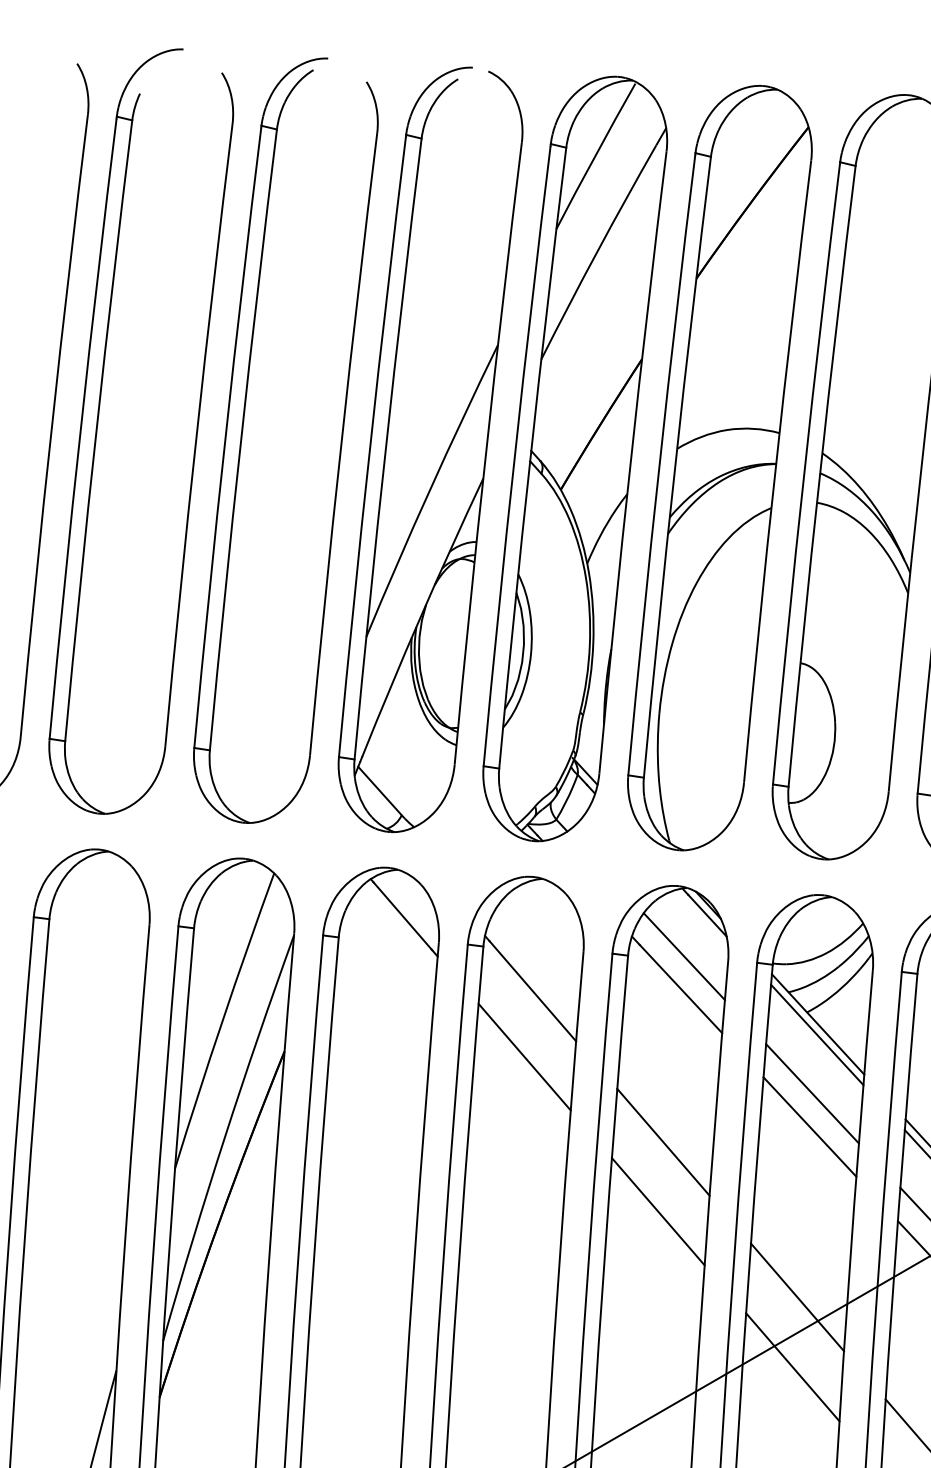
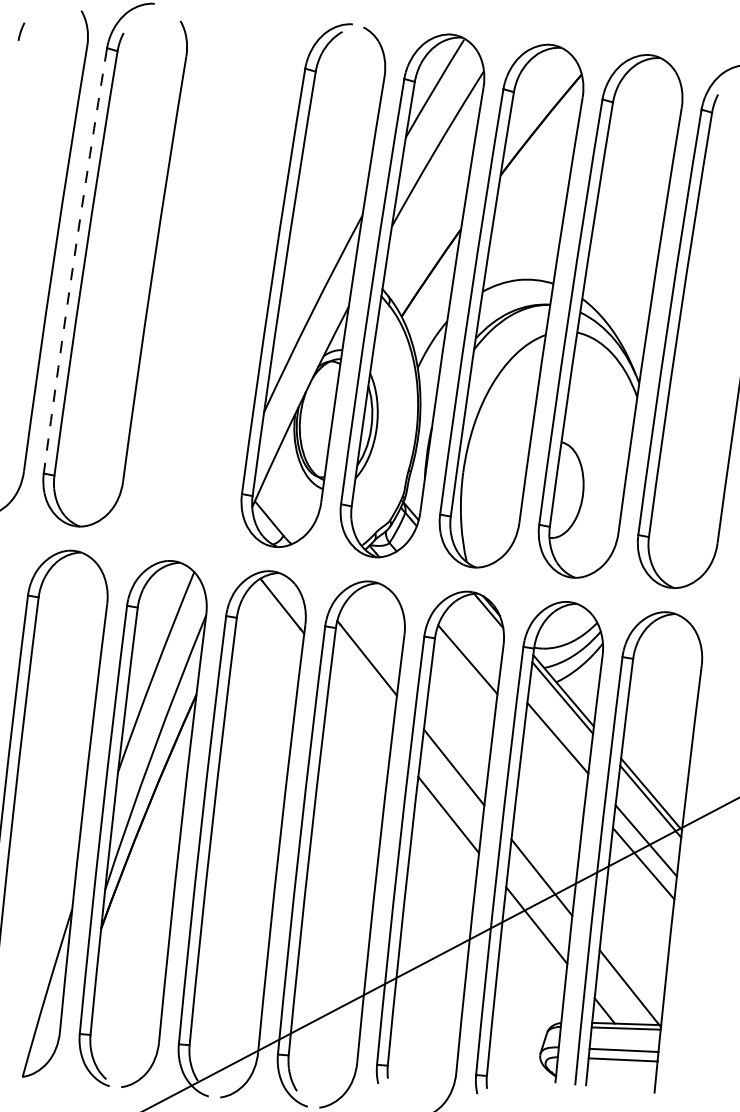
arc: (80, 428) -> (73, 261), solid -> dashed
part: (243, 433) -> (185, 269), removed
line: (684, 956) -> (473, 640), removed
line: (525, 1057) -> (361, 705), removed
line: (808, 1126) -> (554, 760), removed

